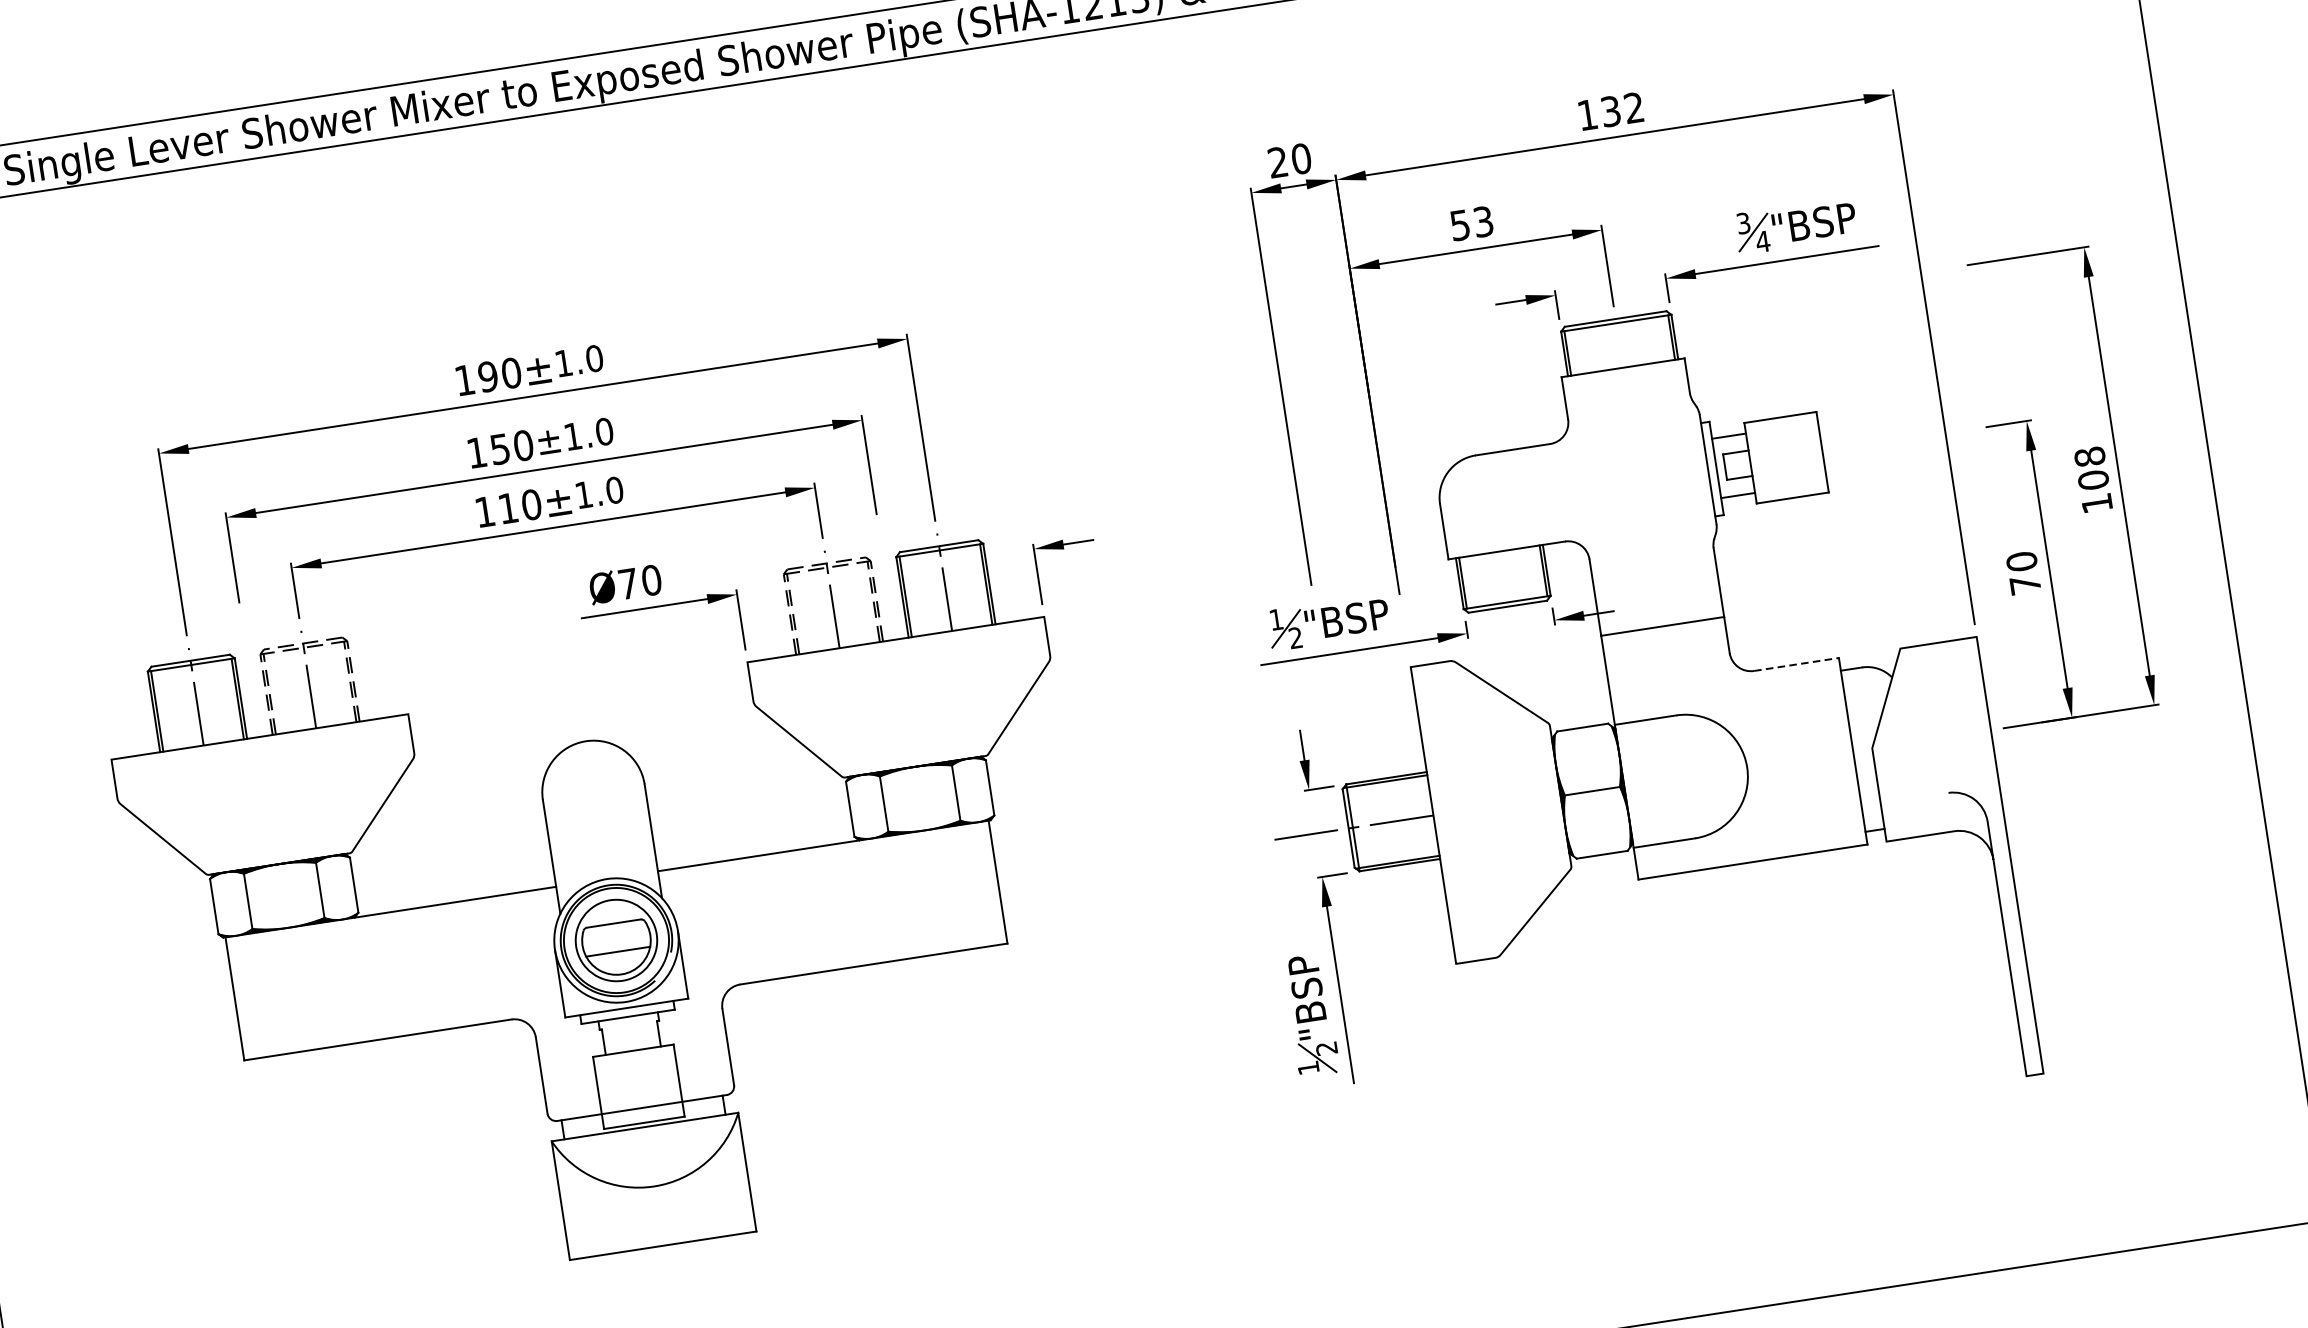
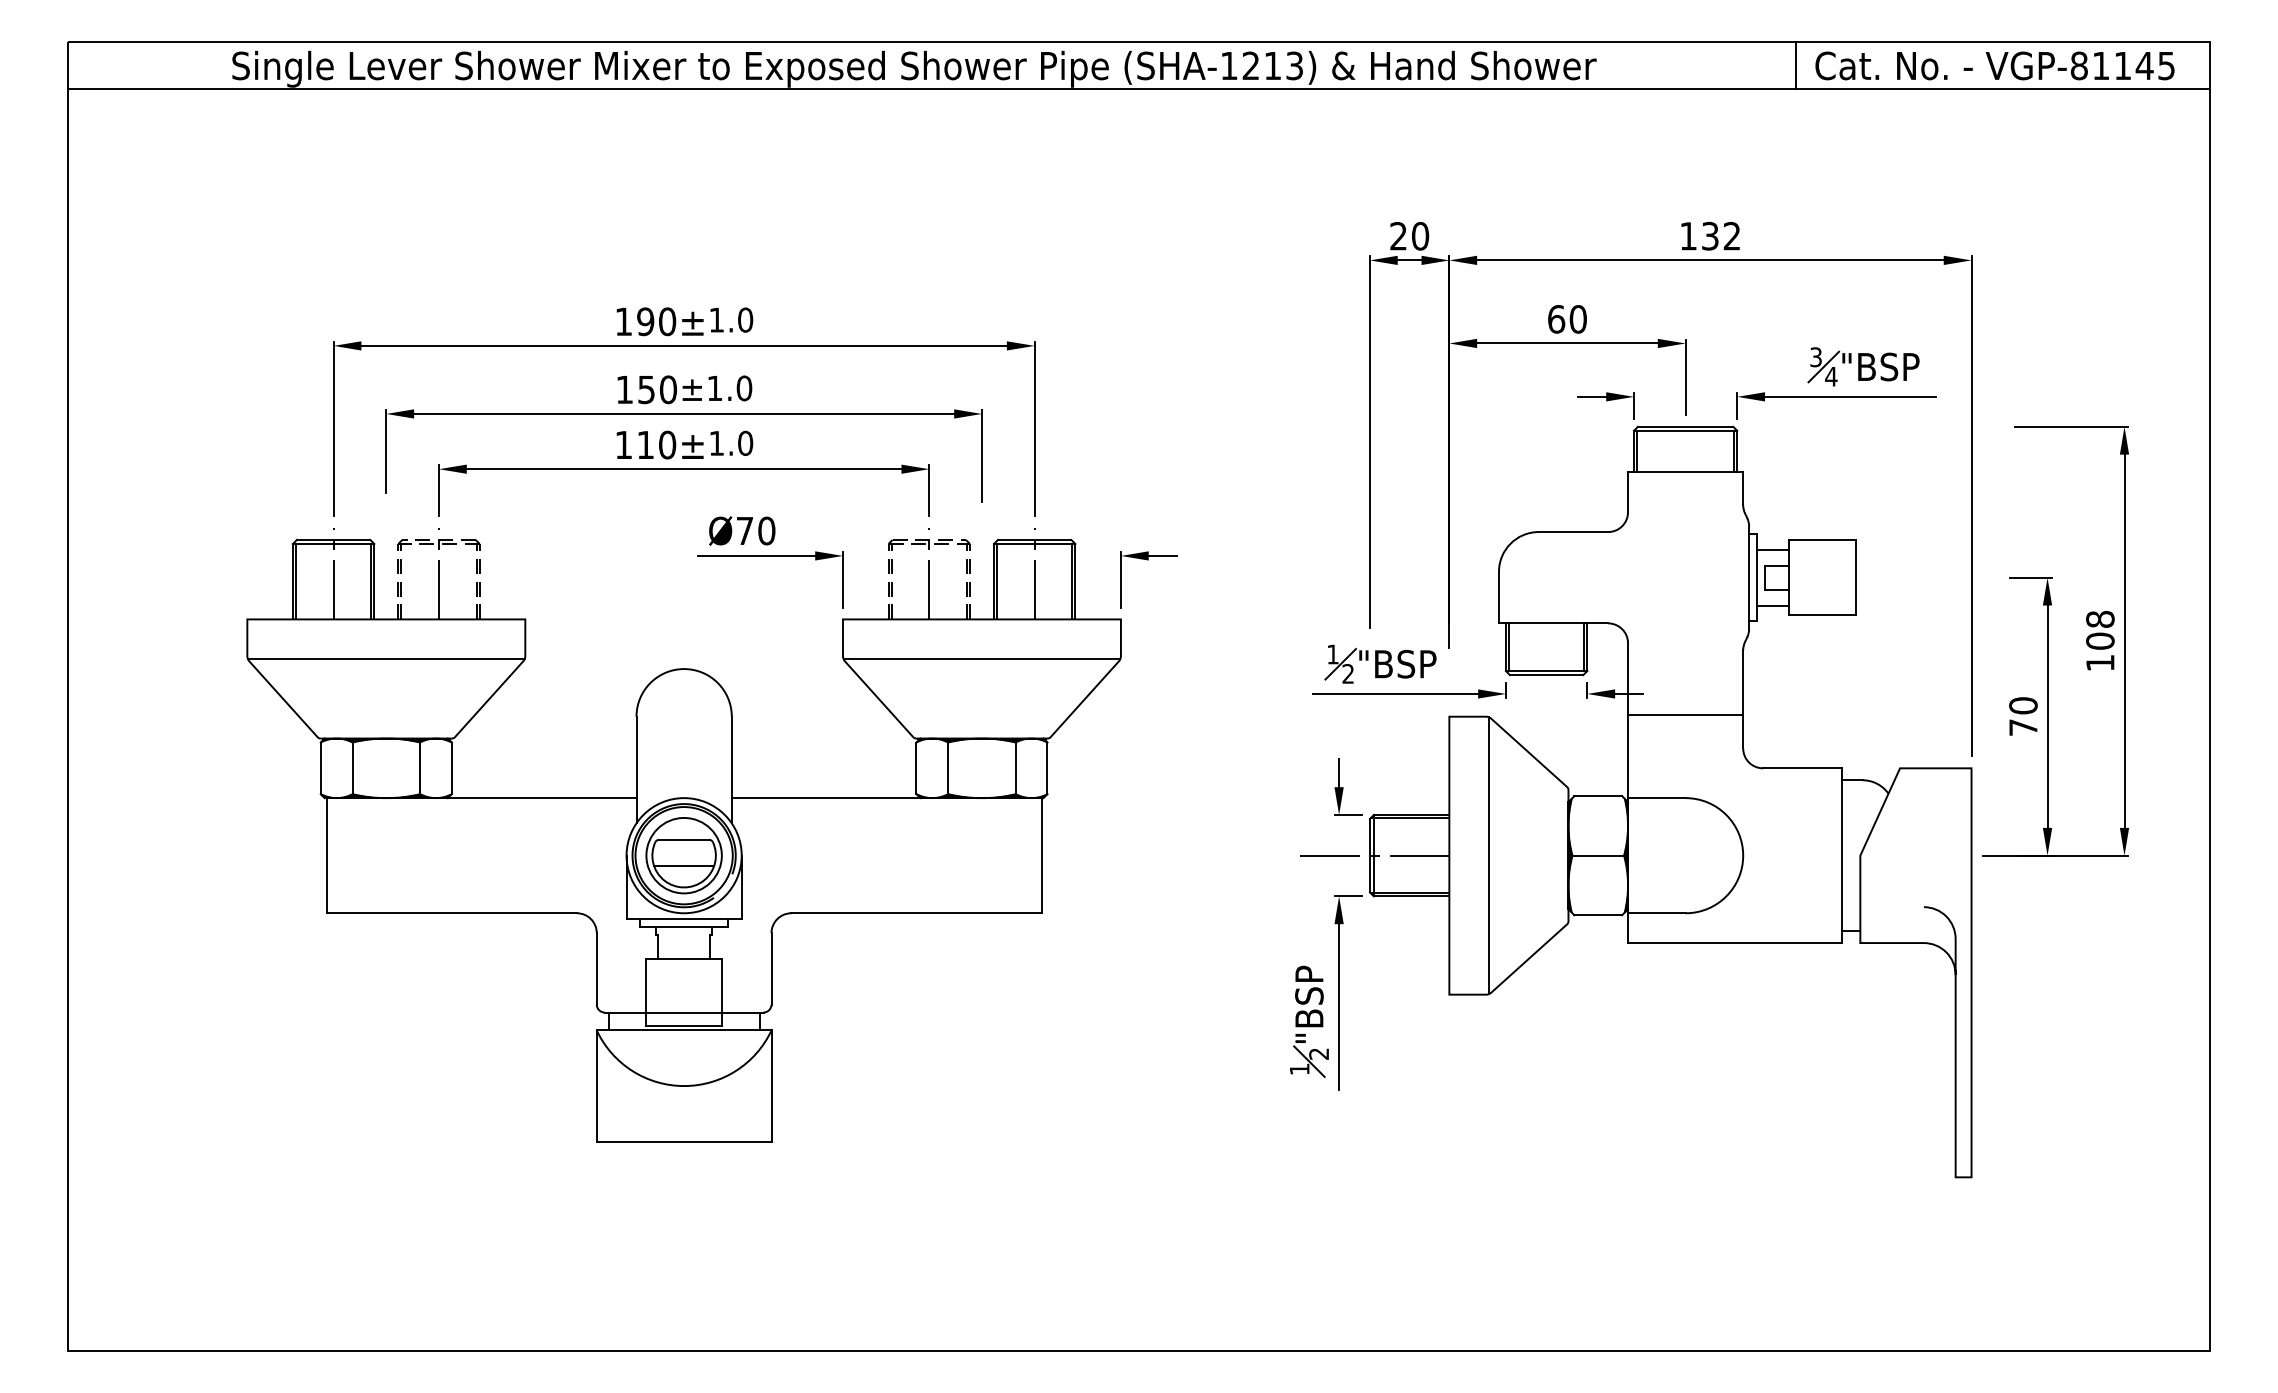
text: (1472, 223) -> (1567, 319), 53 -> 60
line: (1796, 664) -> (1802, 768), dashed -> solid
line: (901, 681) -> (981, 658), added
line: (265, 778) -> (385, 658), added
line: (1475, 808) -> (1488, 855), added

